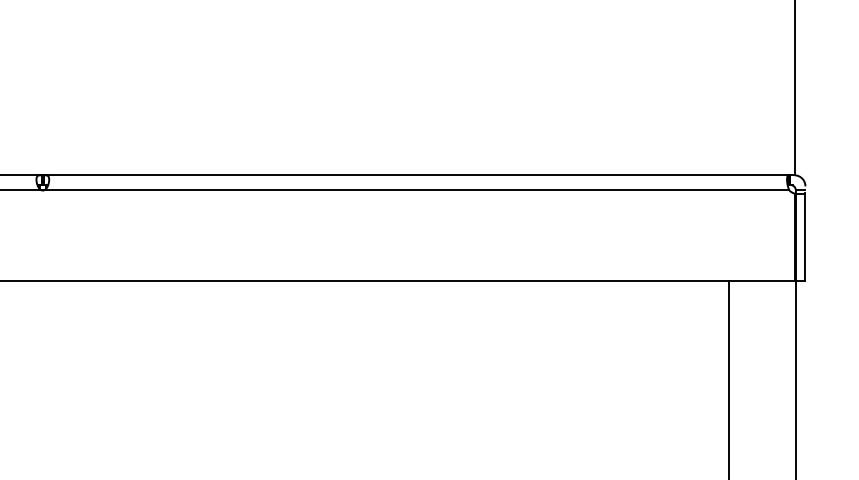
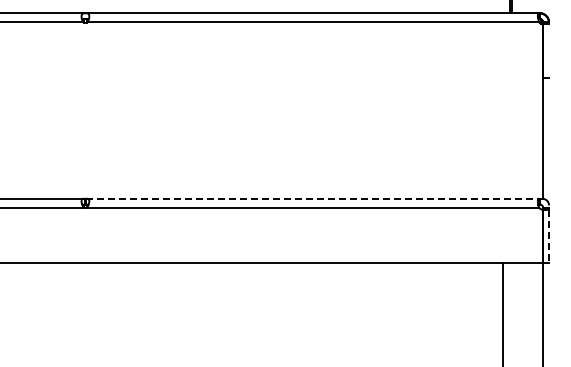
line: (416, 174) -> (312, 198), solid -> dashed
line: (806, 237) -> (549, 236), solid -> dashed

